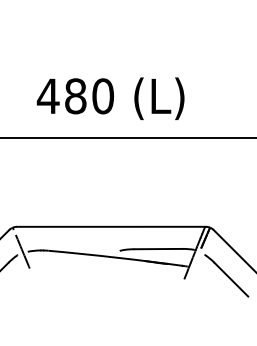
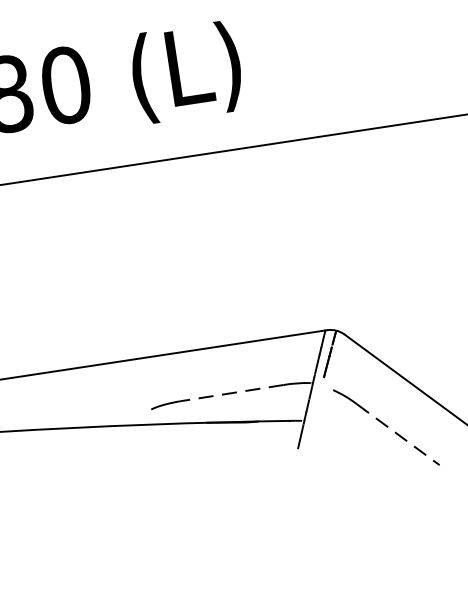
line: (158, 249) -> (233, 393), solid -> dashed
line: (231, 279) -> (398, 434), solid -> dashed

